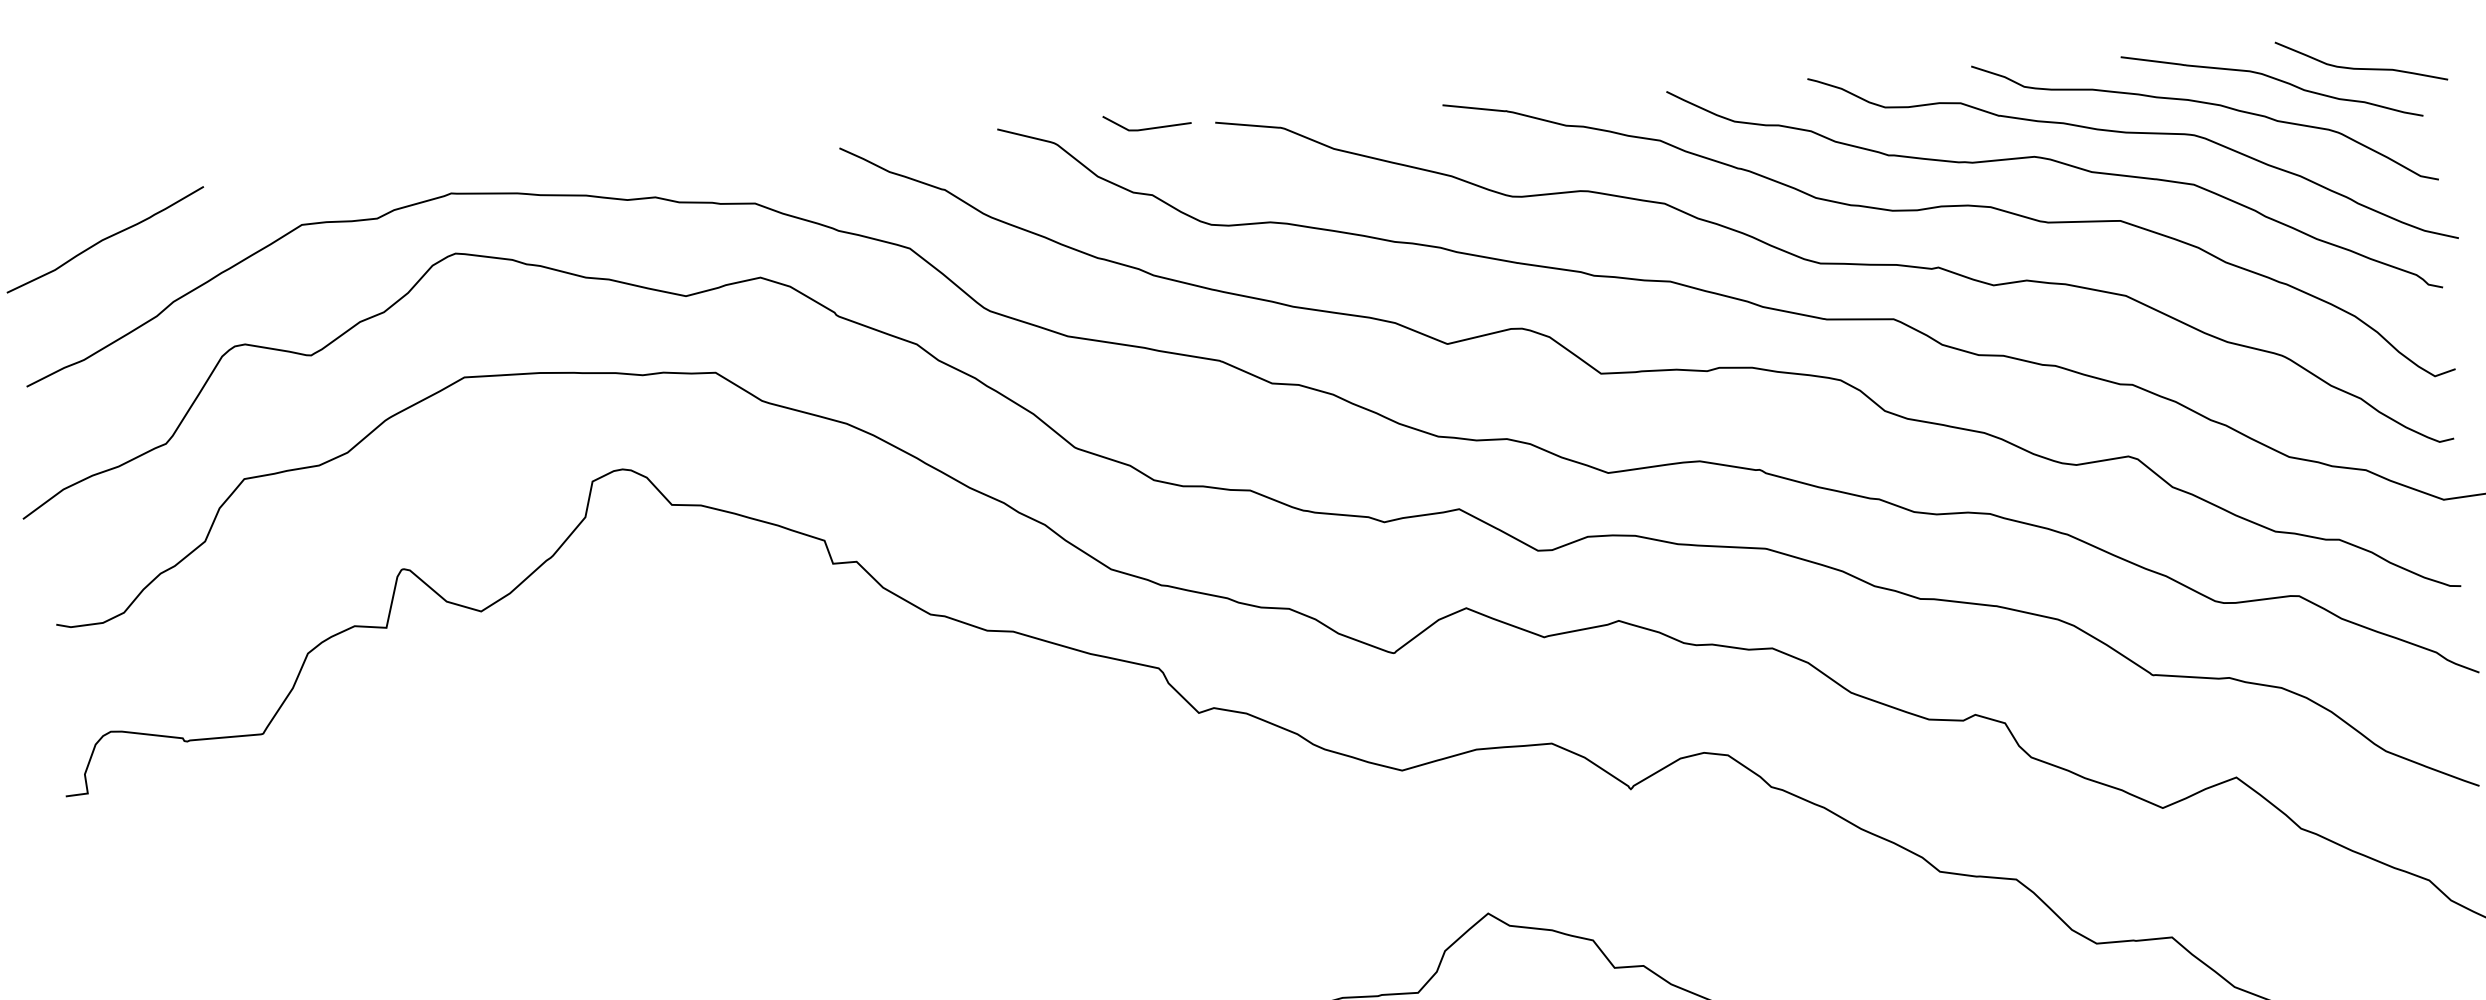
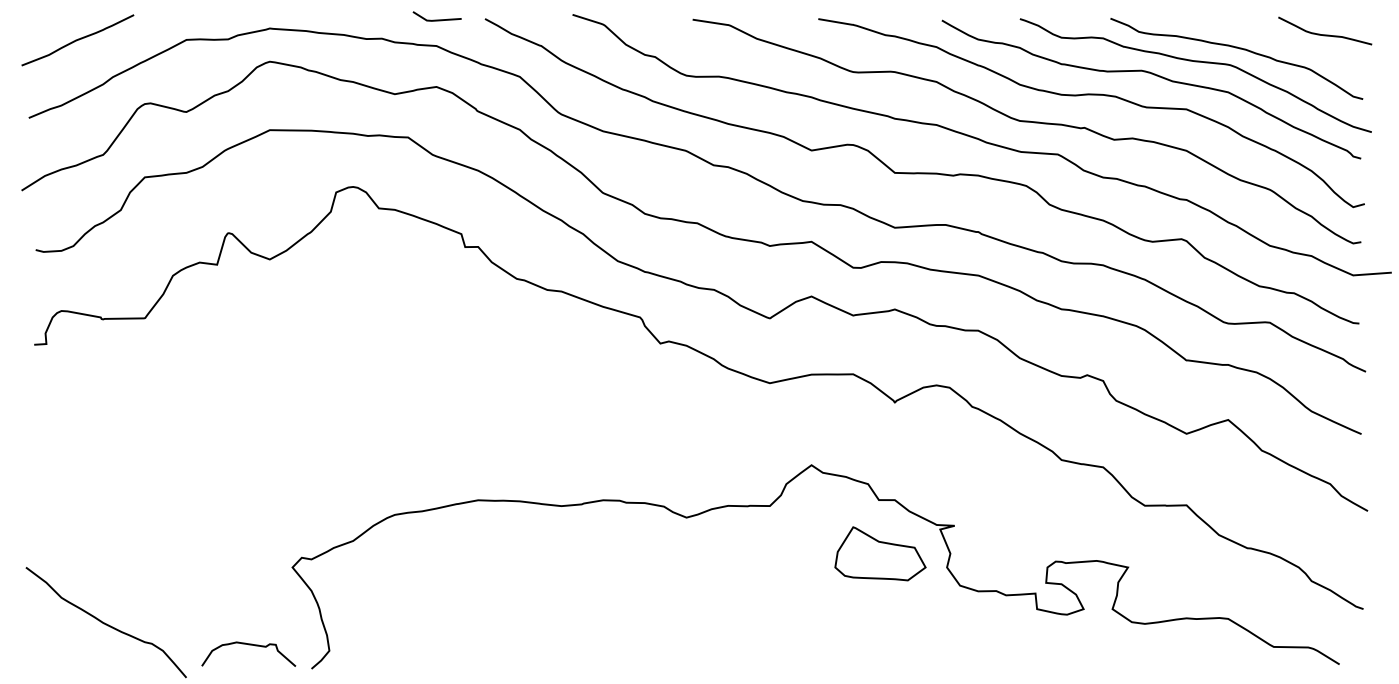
curve: (2276, 80) -> (1277, 38), removed
line: (1146, 127) -> (436, 19), moved

